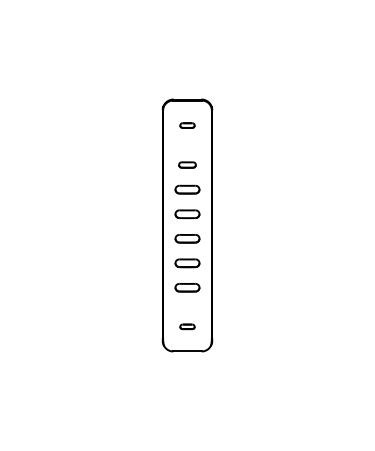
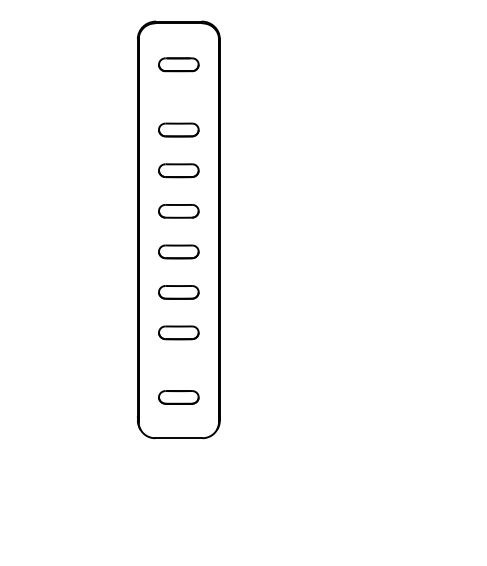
part: (187, 125) -> (178, 64), size x1.67
part: (187, 164) -> (178, 129), size x1.43
part: (187, 326) -> (178, 396), size x1.67

